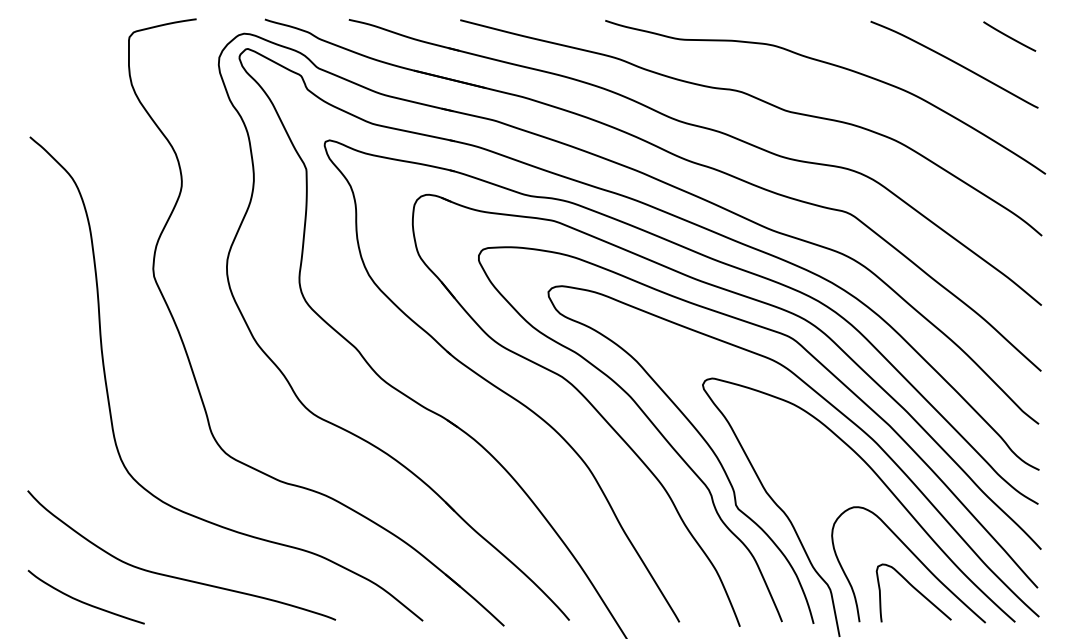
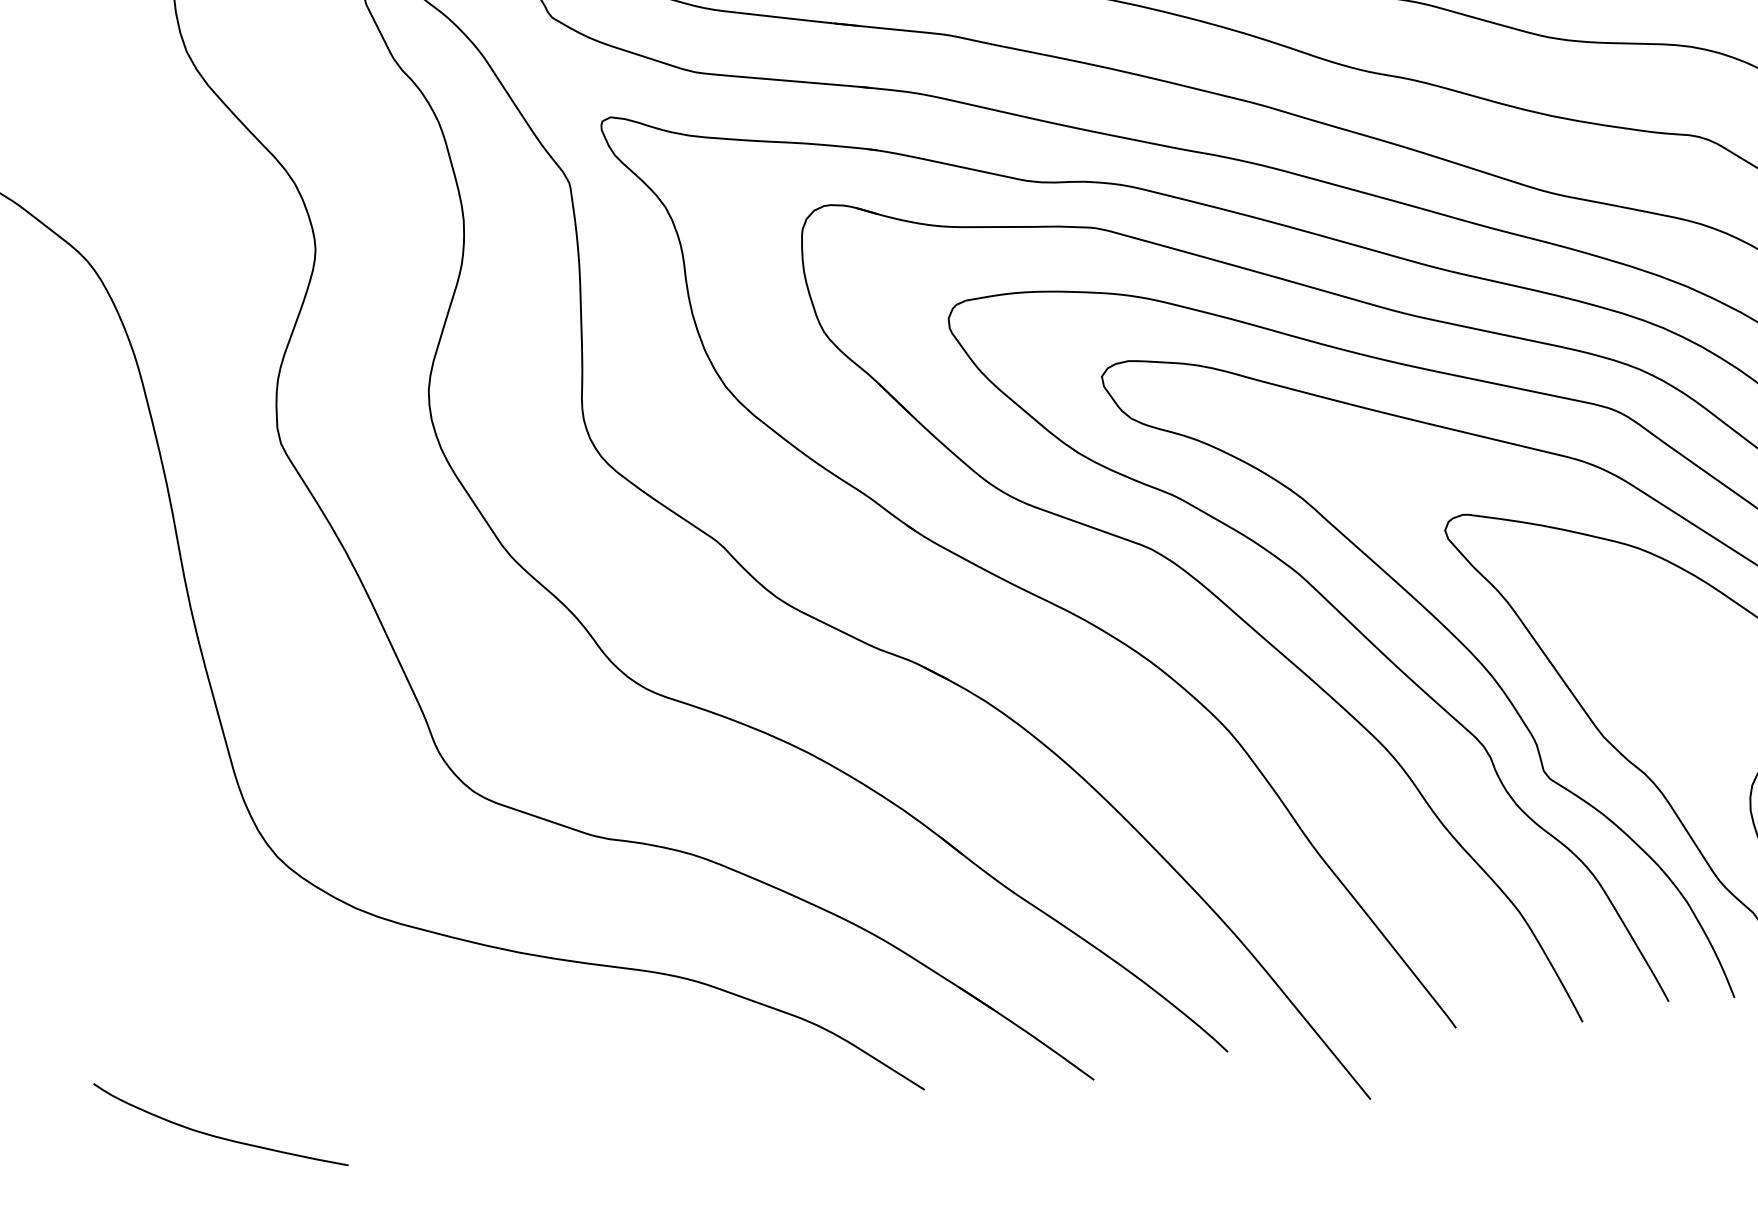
curve: (175, 576) -> (400, 1059), removed

